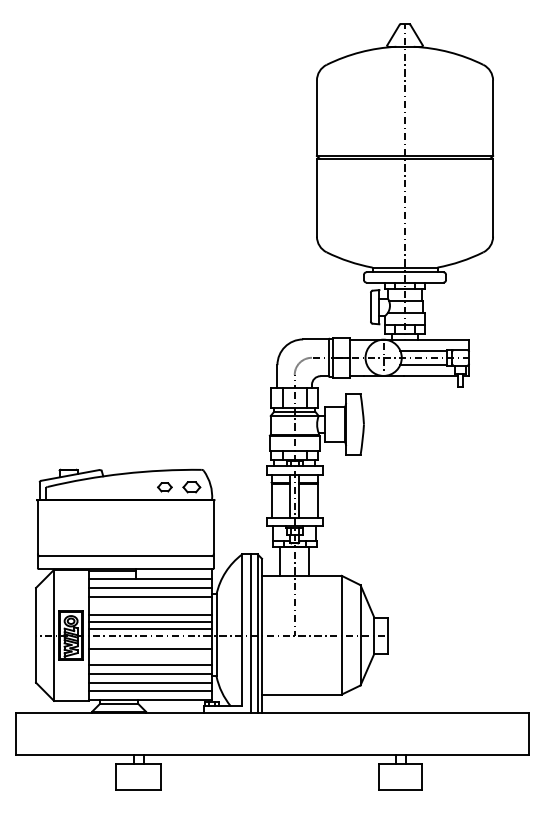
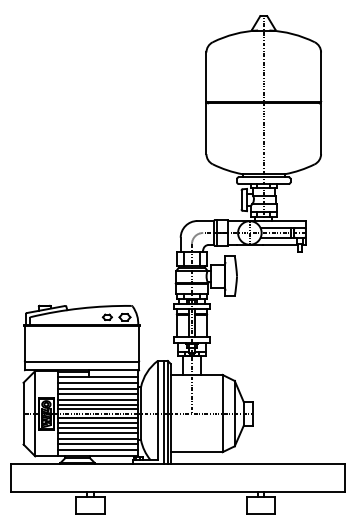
line: (149, 605) -> (97, 394), added
line: (149, 642) -> (97, 418), added
line: (149, 656) -> (97, 427), added

